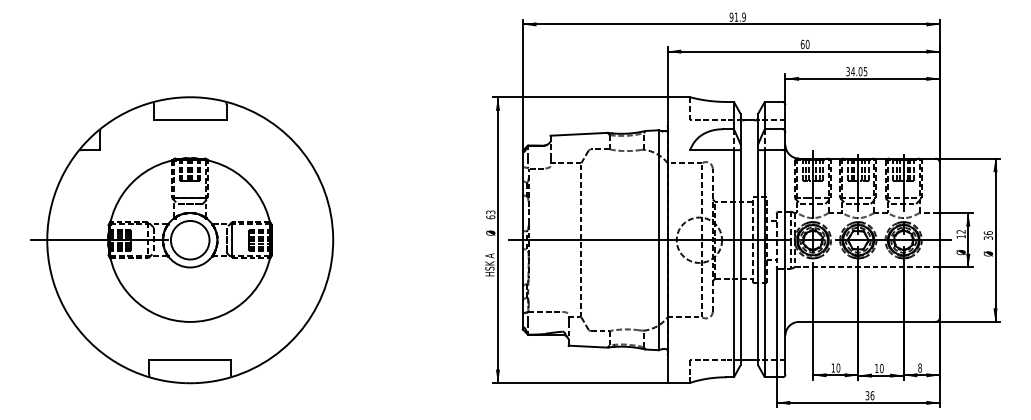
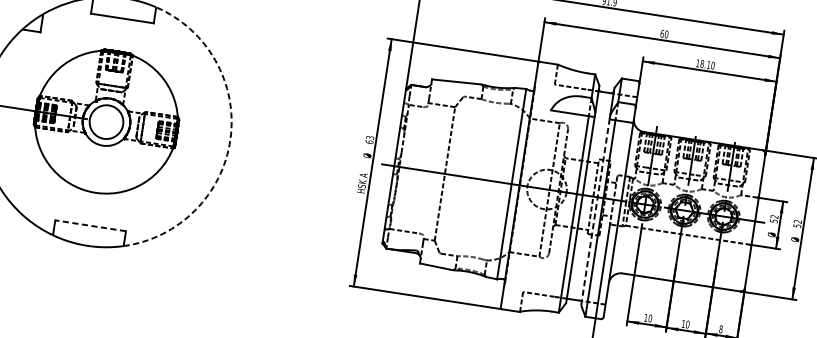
text: (856, 71) -> (705, 64), 34.05 -> 18.10
text: (987, 235) -> (796, 223), 36 -> 52
text: (960, 236) -> (773, 220), 12 -> 52
arc: (333, 237) -> (230, 138), solid -> dashed
line: (758, 257) -> (595, 212), solid -> dashed
line: (190, 360) -> (90, 226), solid -> dashed

